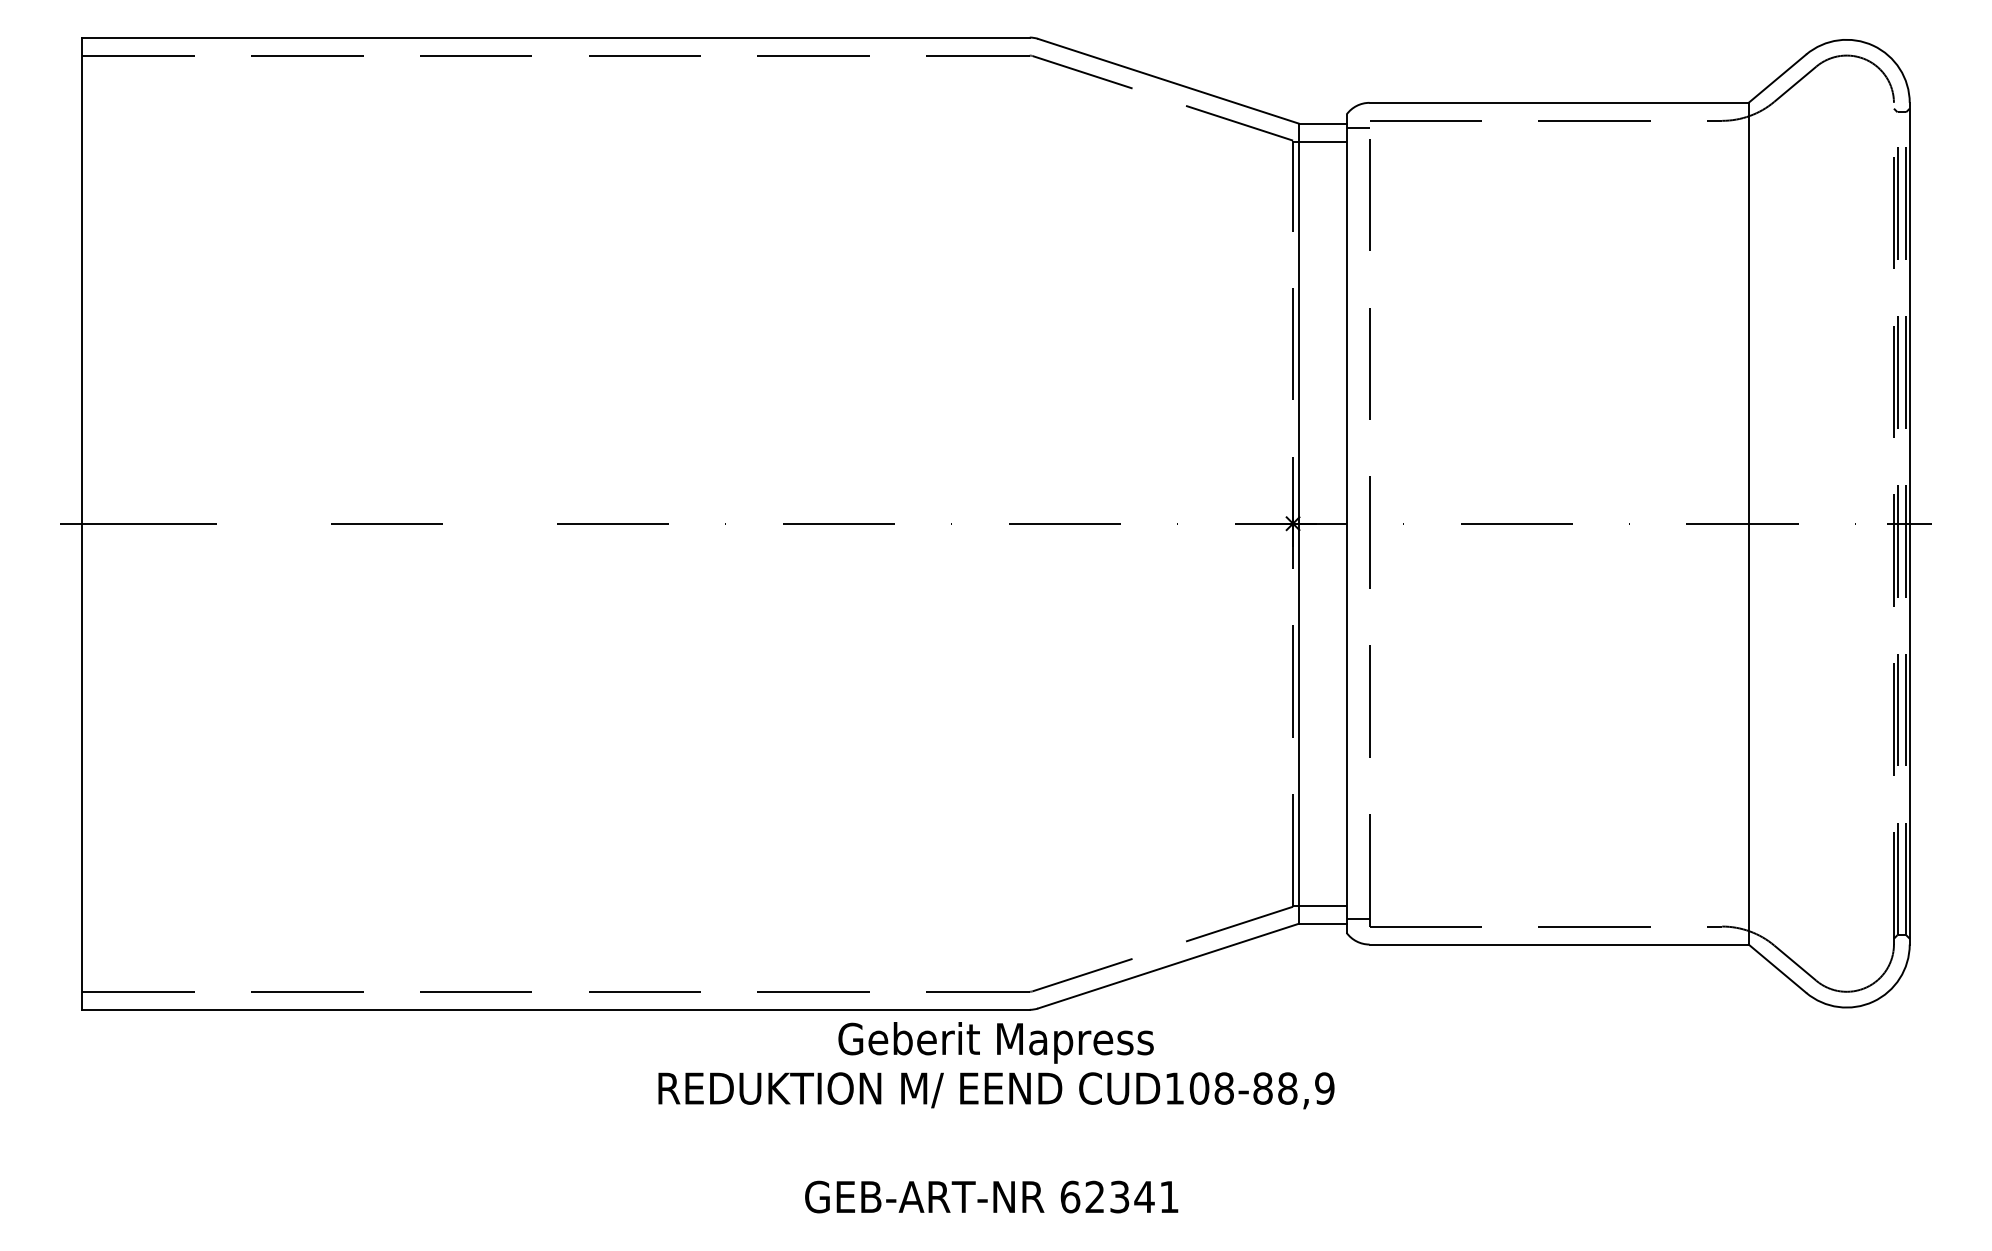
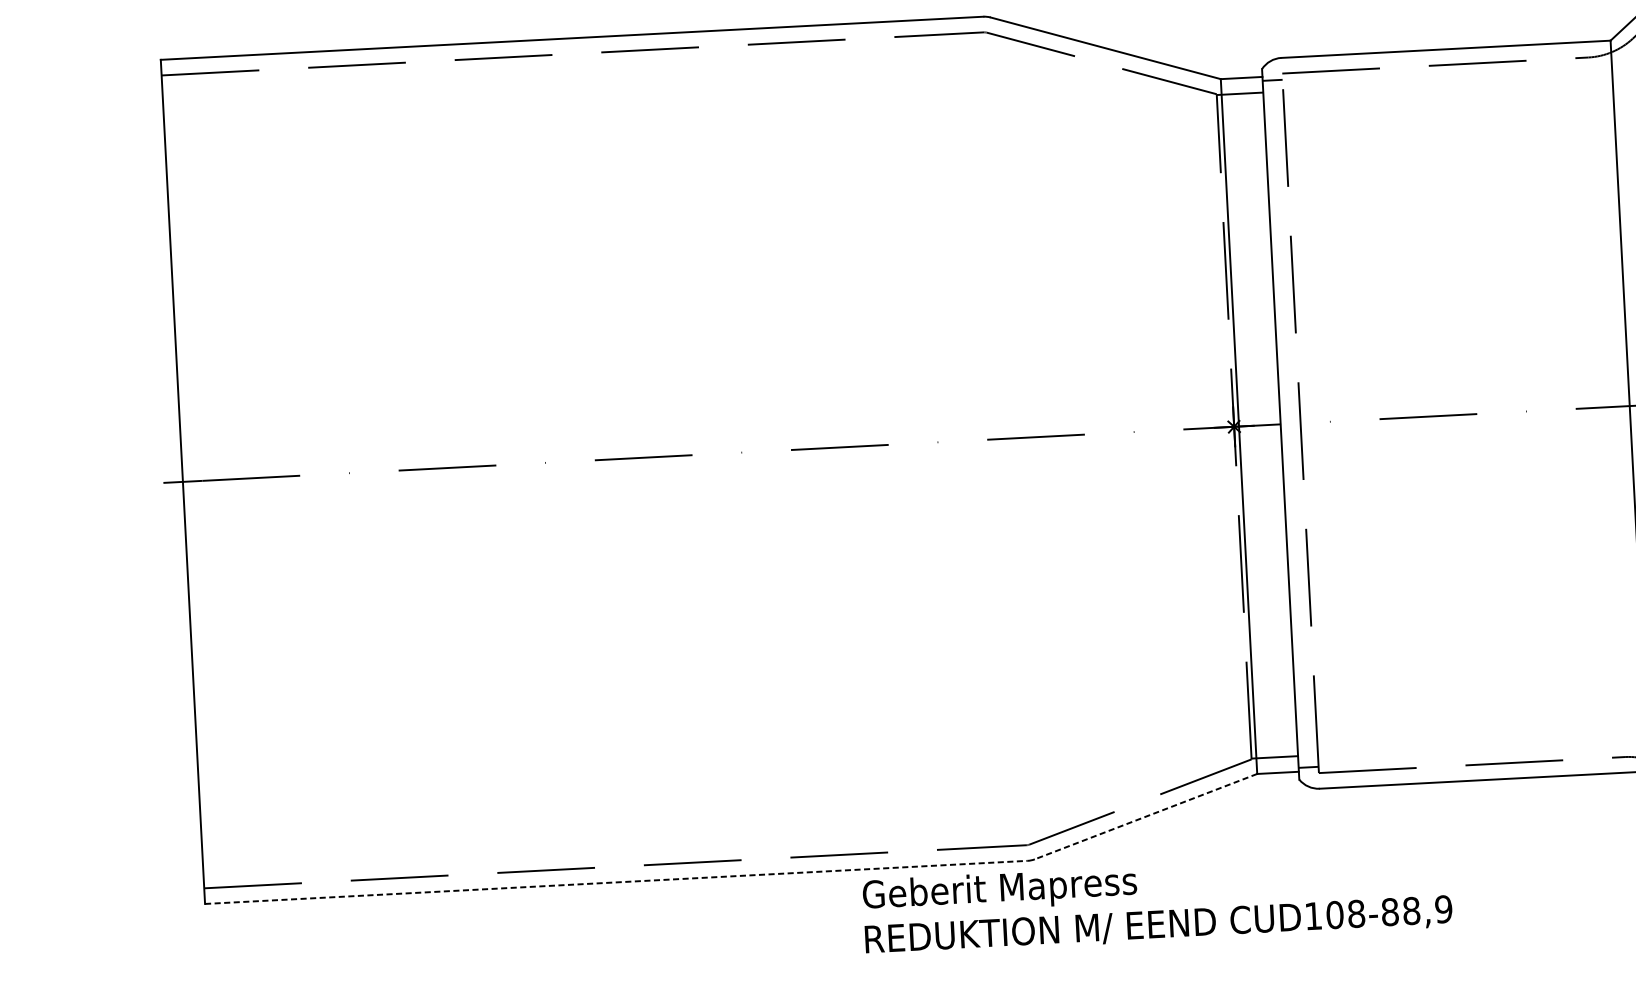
line: (1168, 966) -> (1146, 816), solid -> dashed
line: (556, 1009) -> (616, 882), solid -> dashed
text: (996, 1090) -> (1158, 925), moved

